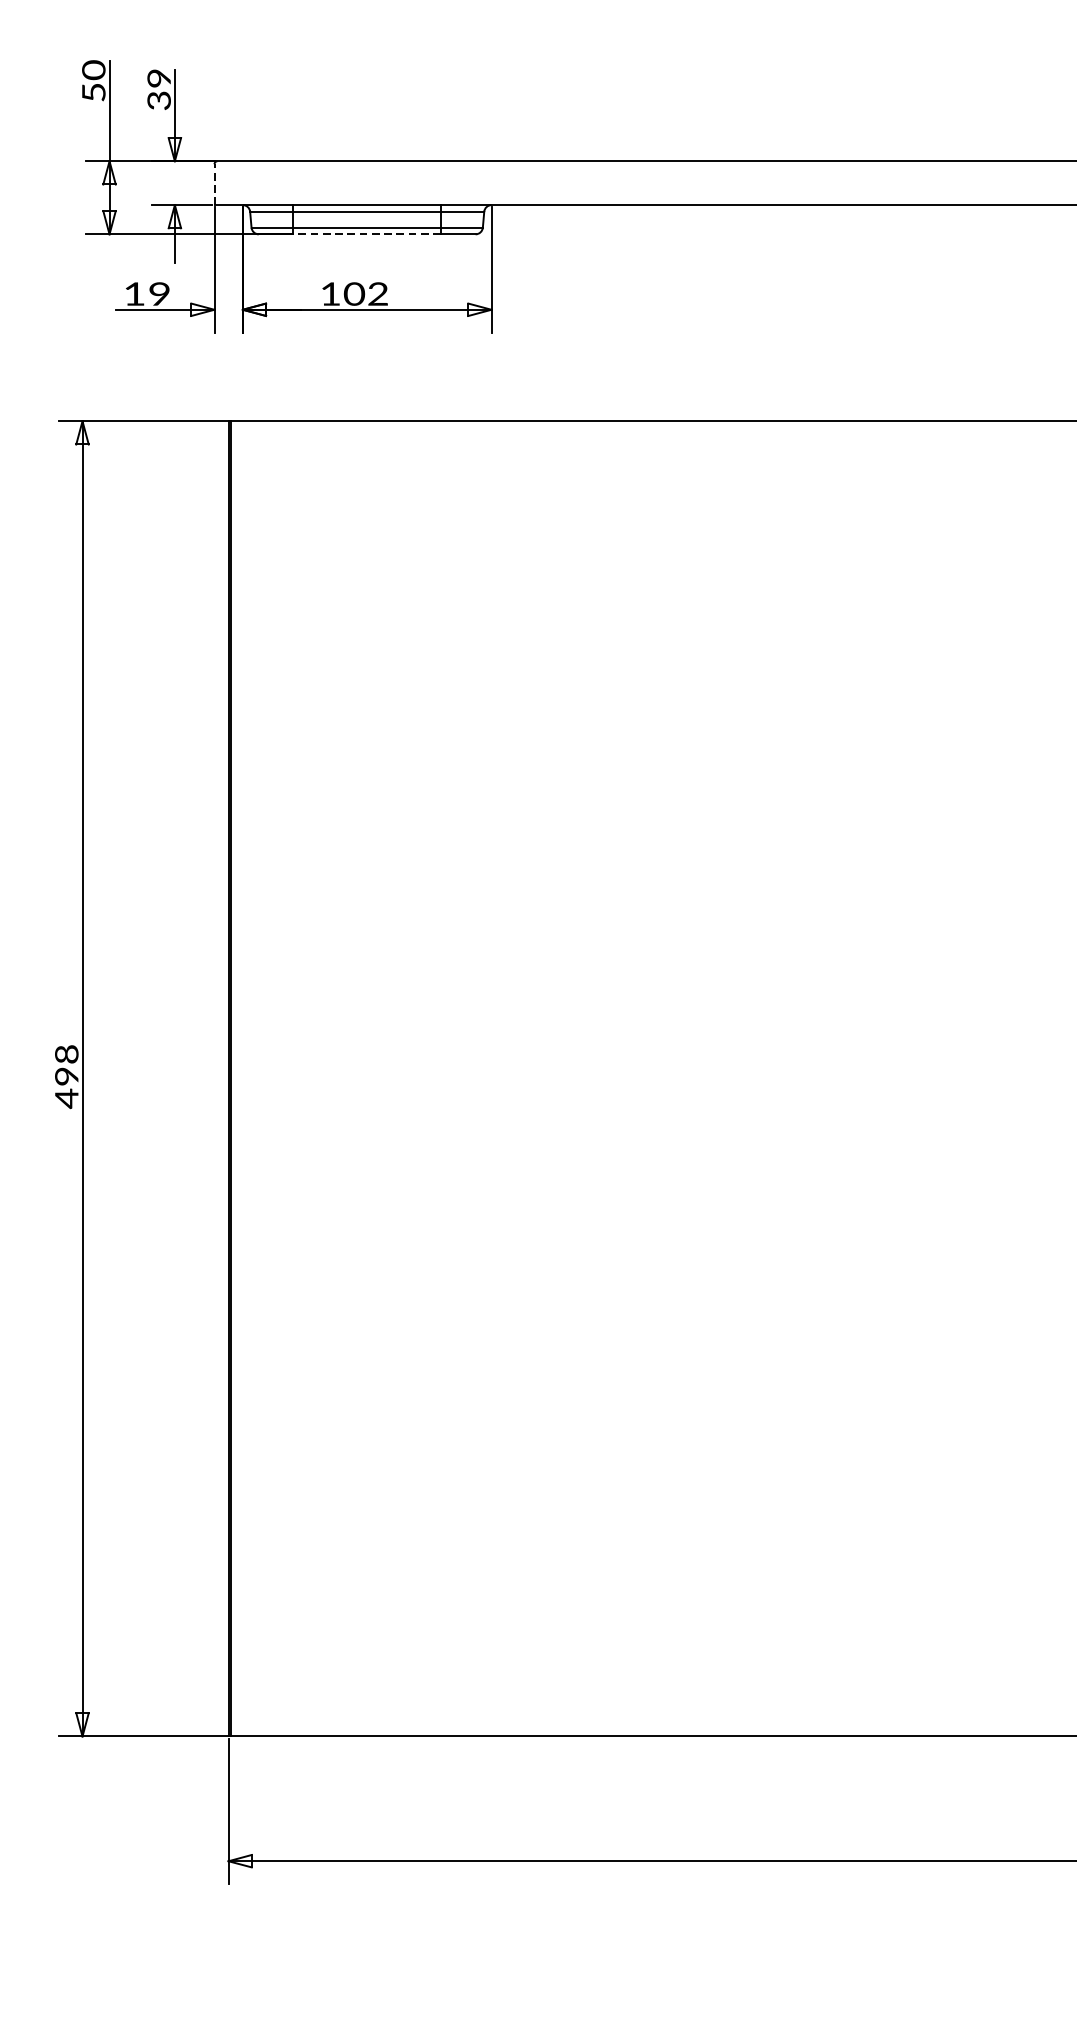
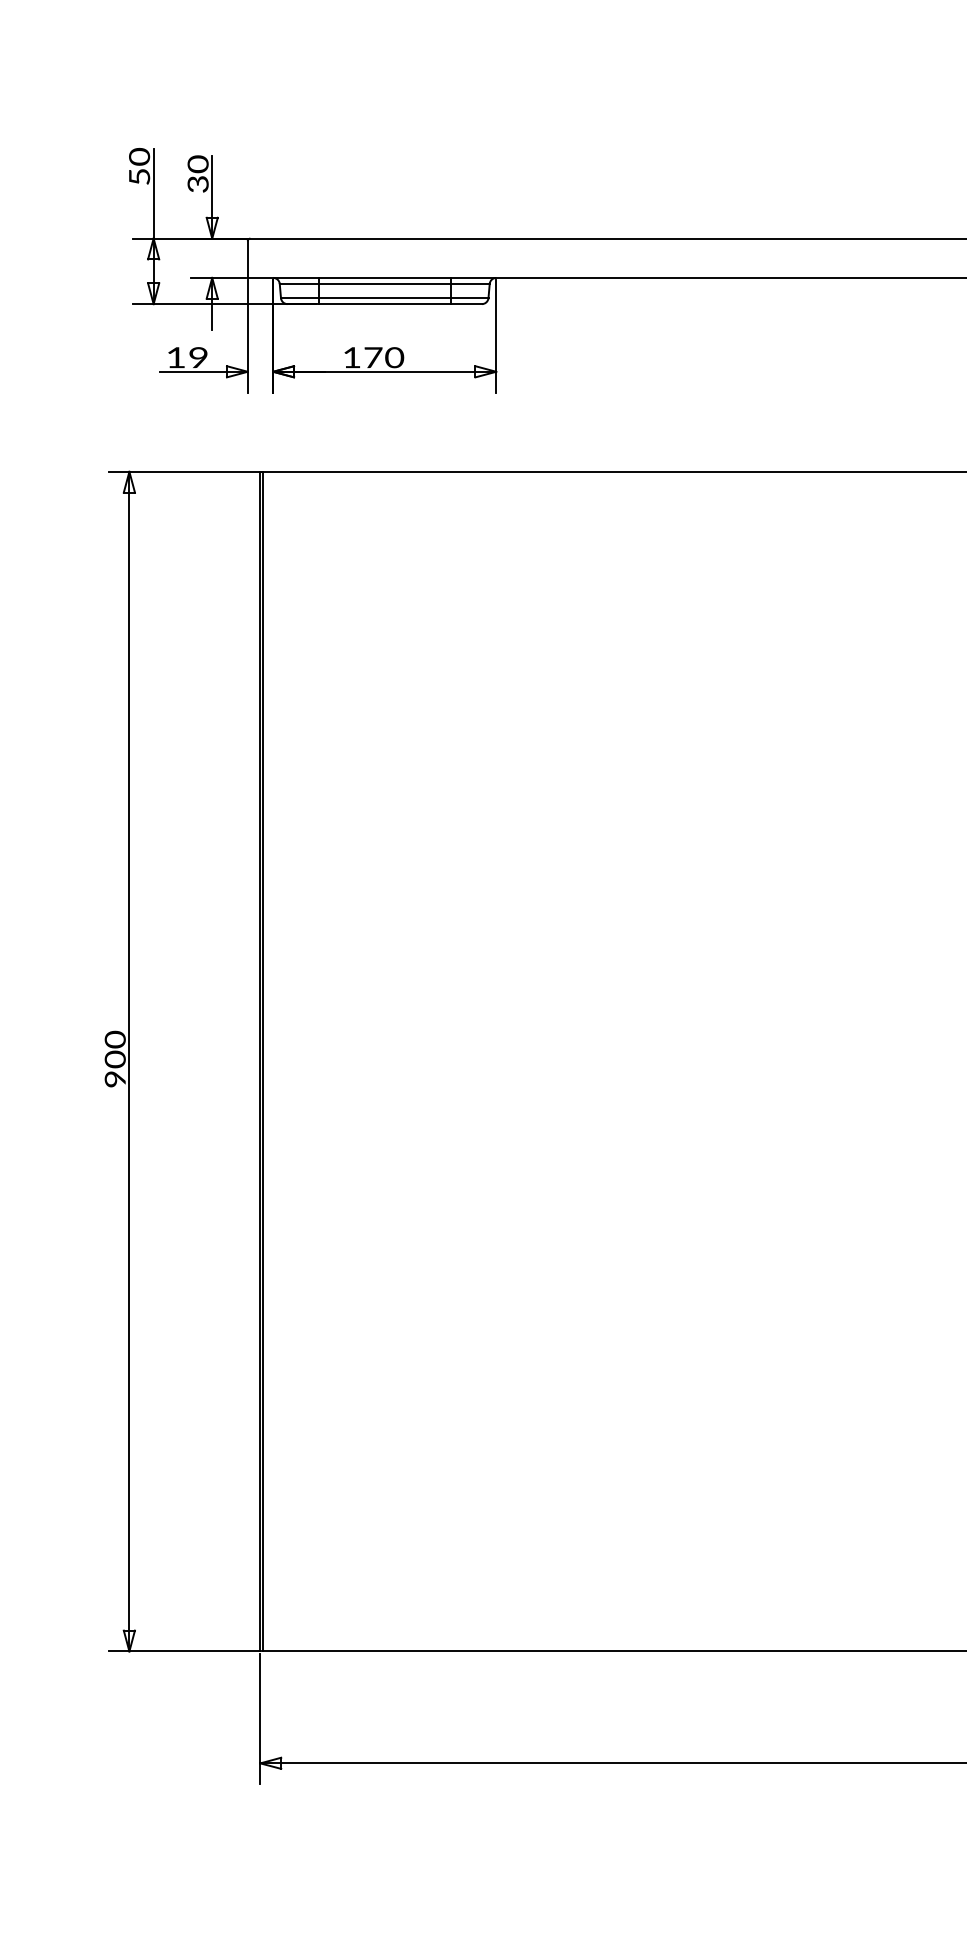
text: (159, 78) -> (198, 164), 39 -> 30
line: (214, 184) -> (247, 259), dashed -> solid
line: (366, 234) -> (384, 304), dashed -> solid
text: (365, 293) -> (383, 357), 102 -> 170
text: (65, 1076) -> (114, 1059), 498 -> 900

